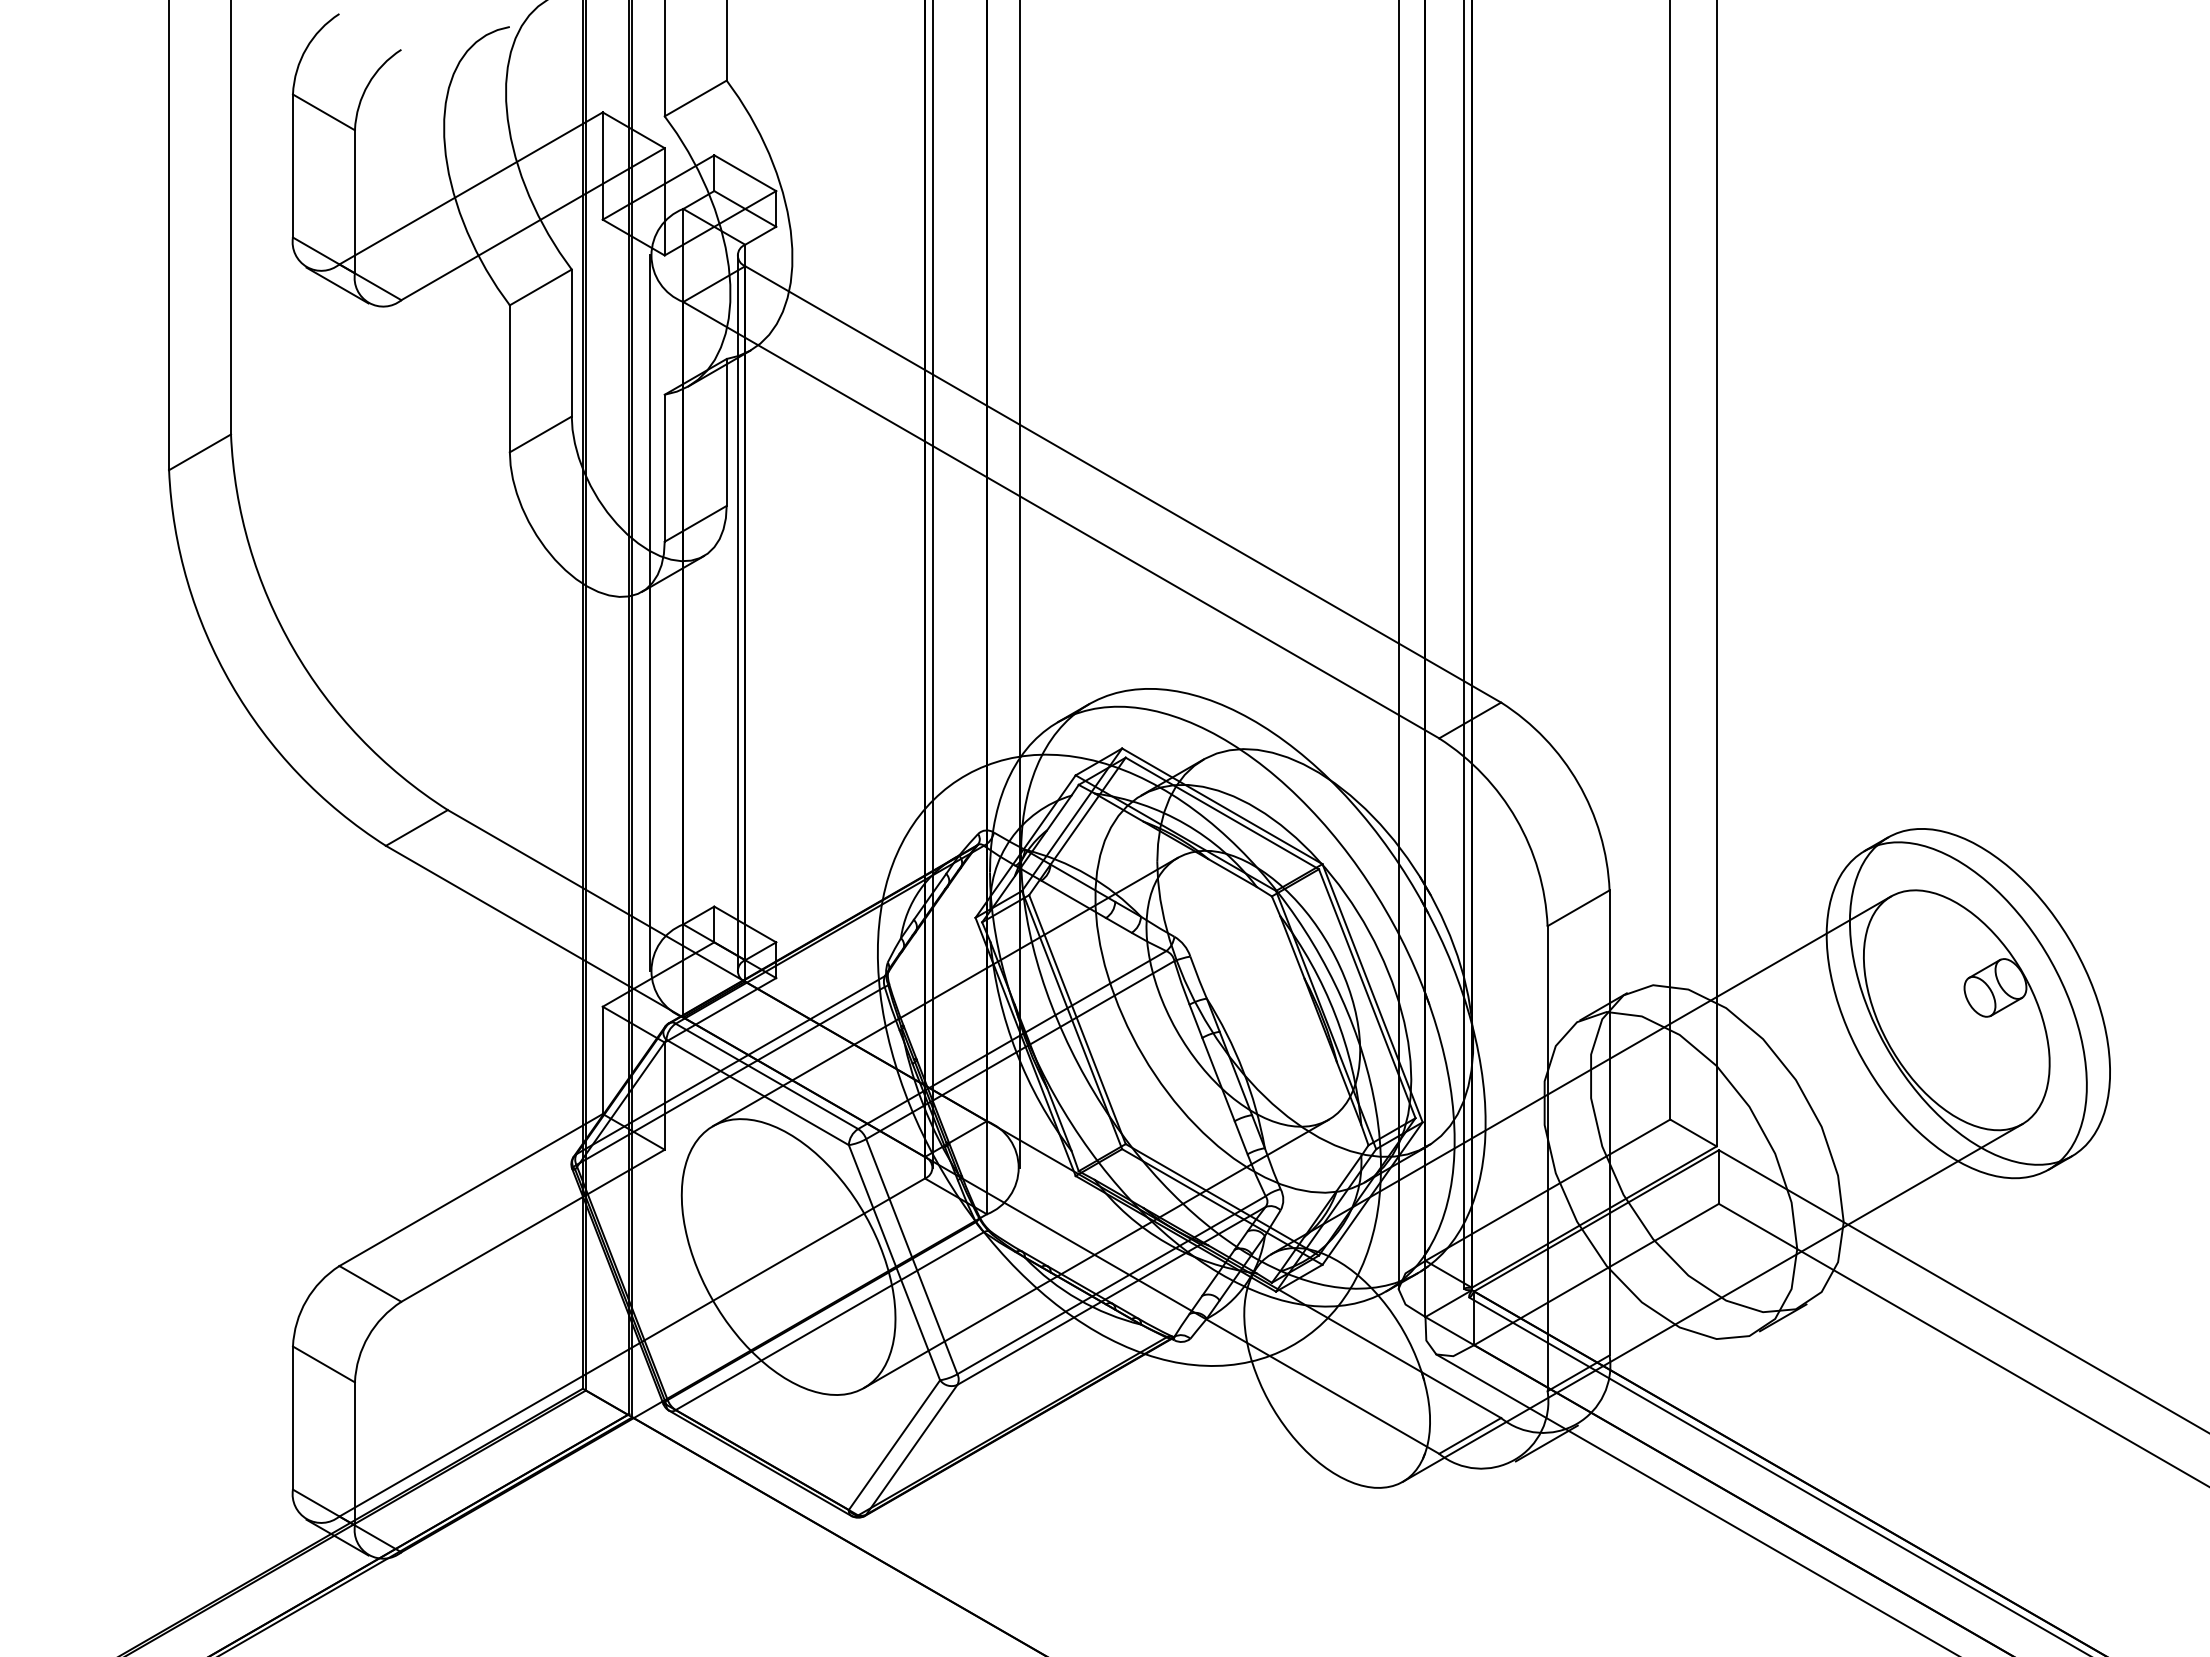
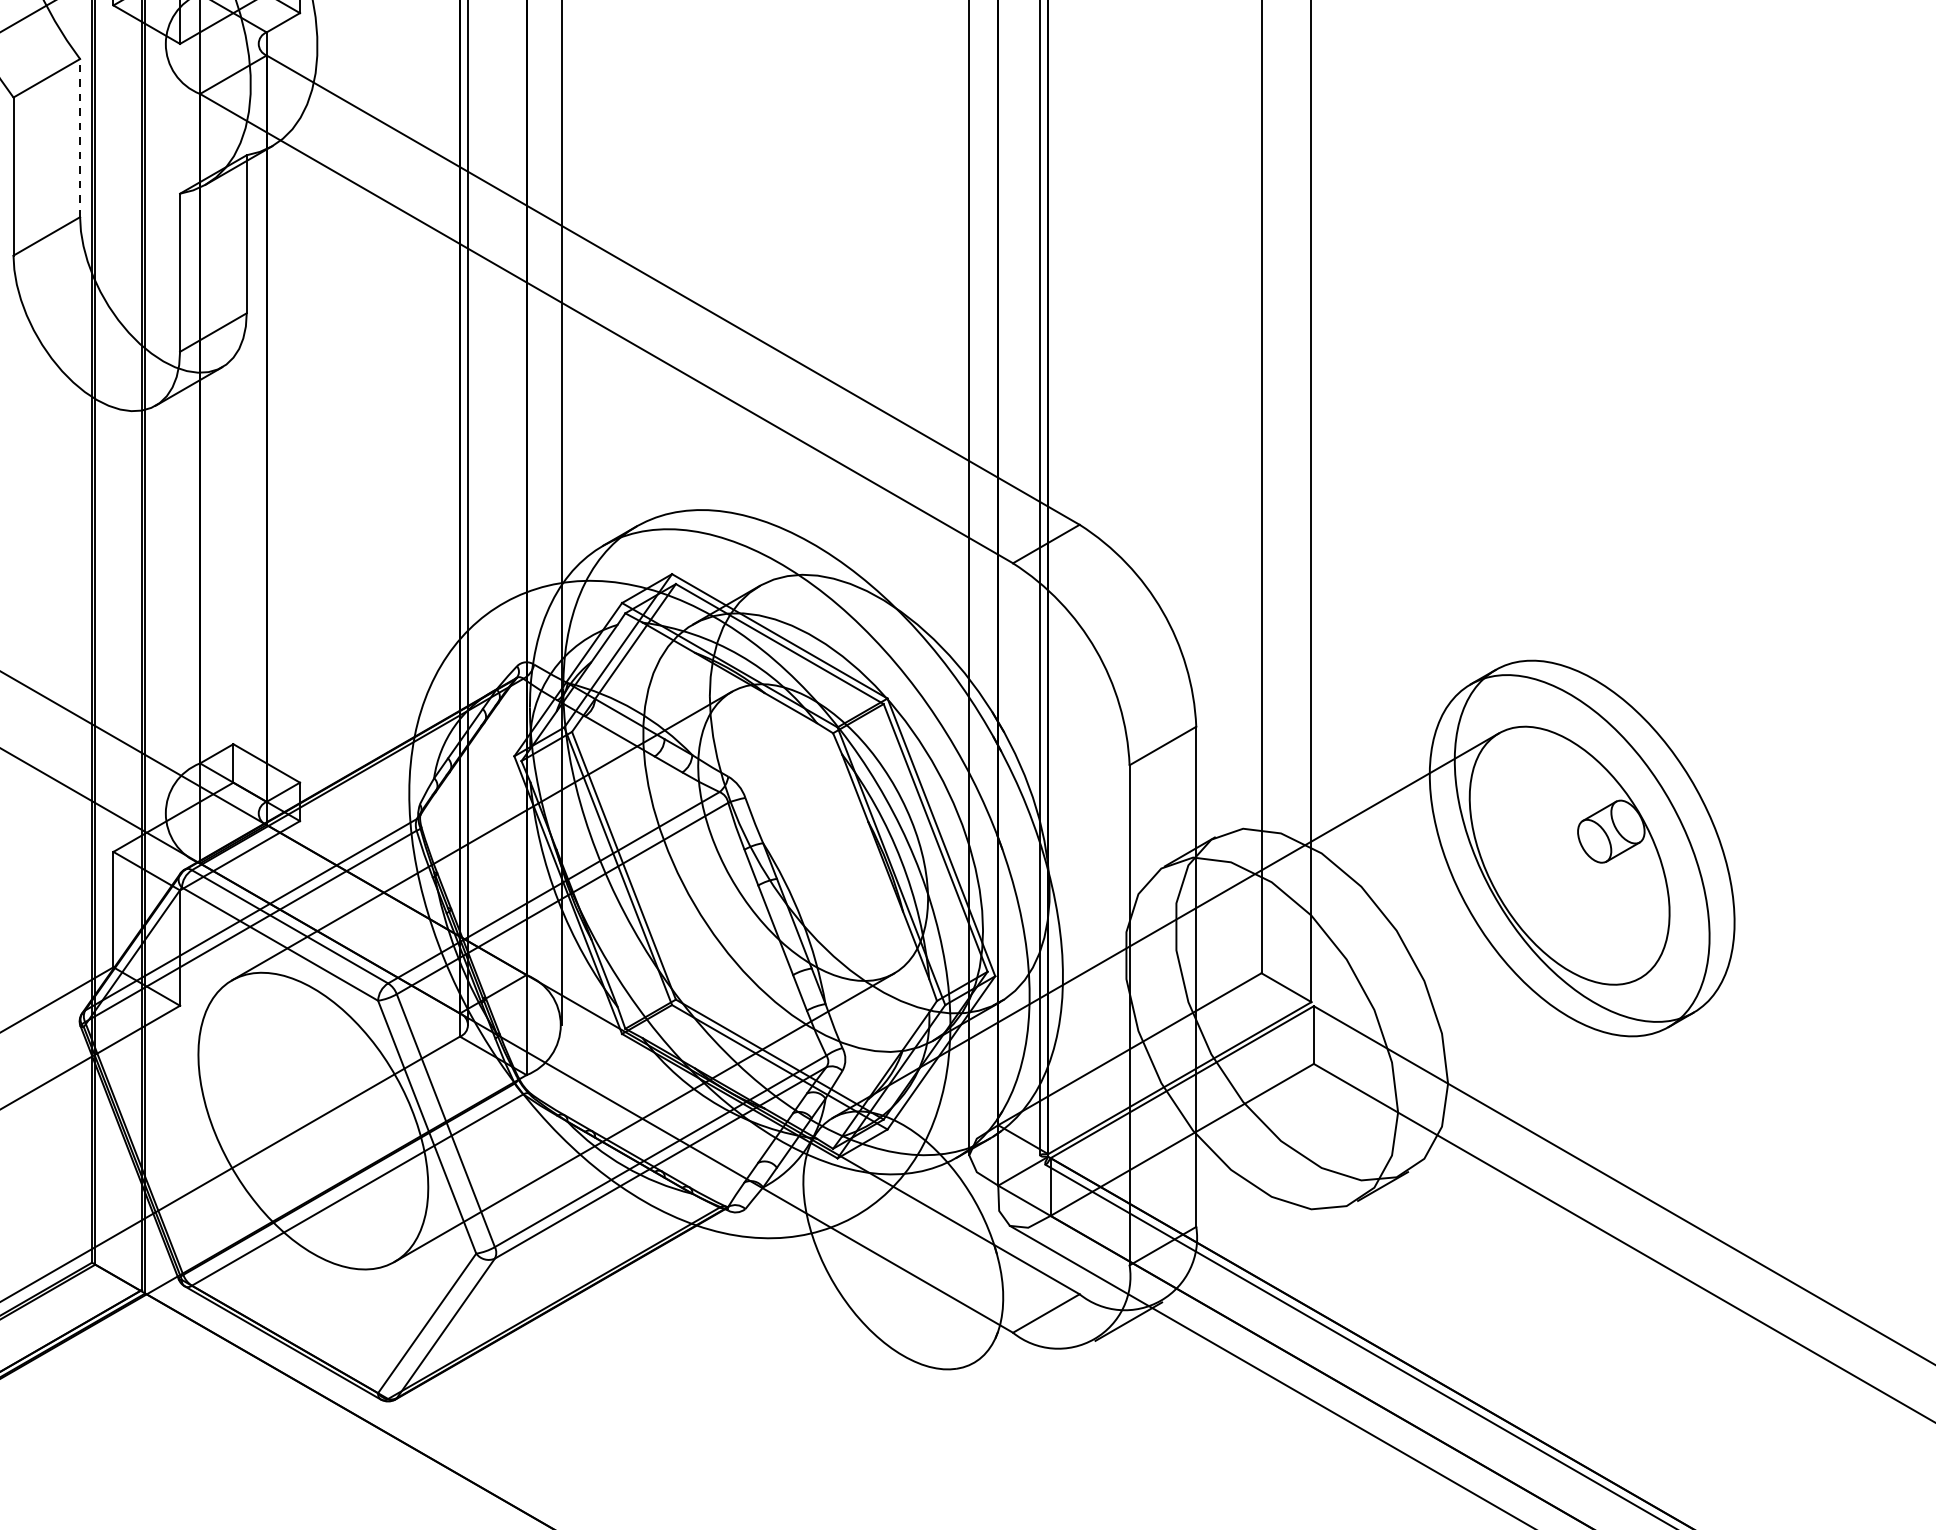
line: (571, 343) -> (79, 138), solid -> dashed
line: (649, 612) -> (163, 427), removed
line: (737, 612) -> (258, 427), removed
line: (1712, 1302) -> (1306, 1170), removed

